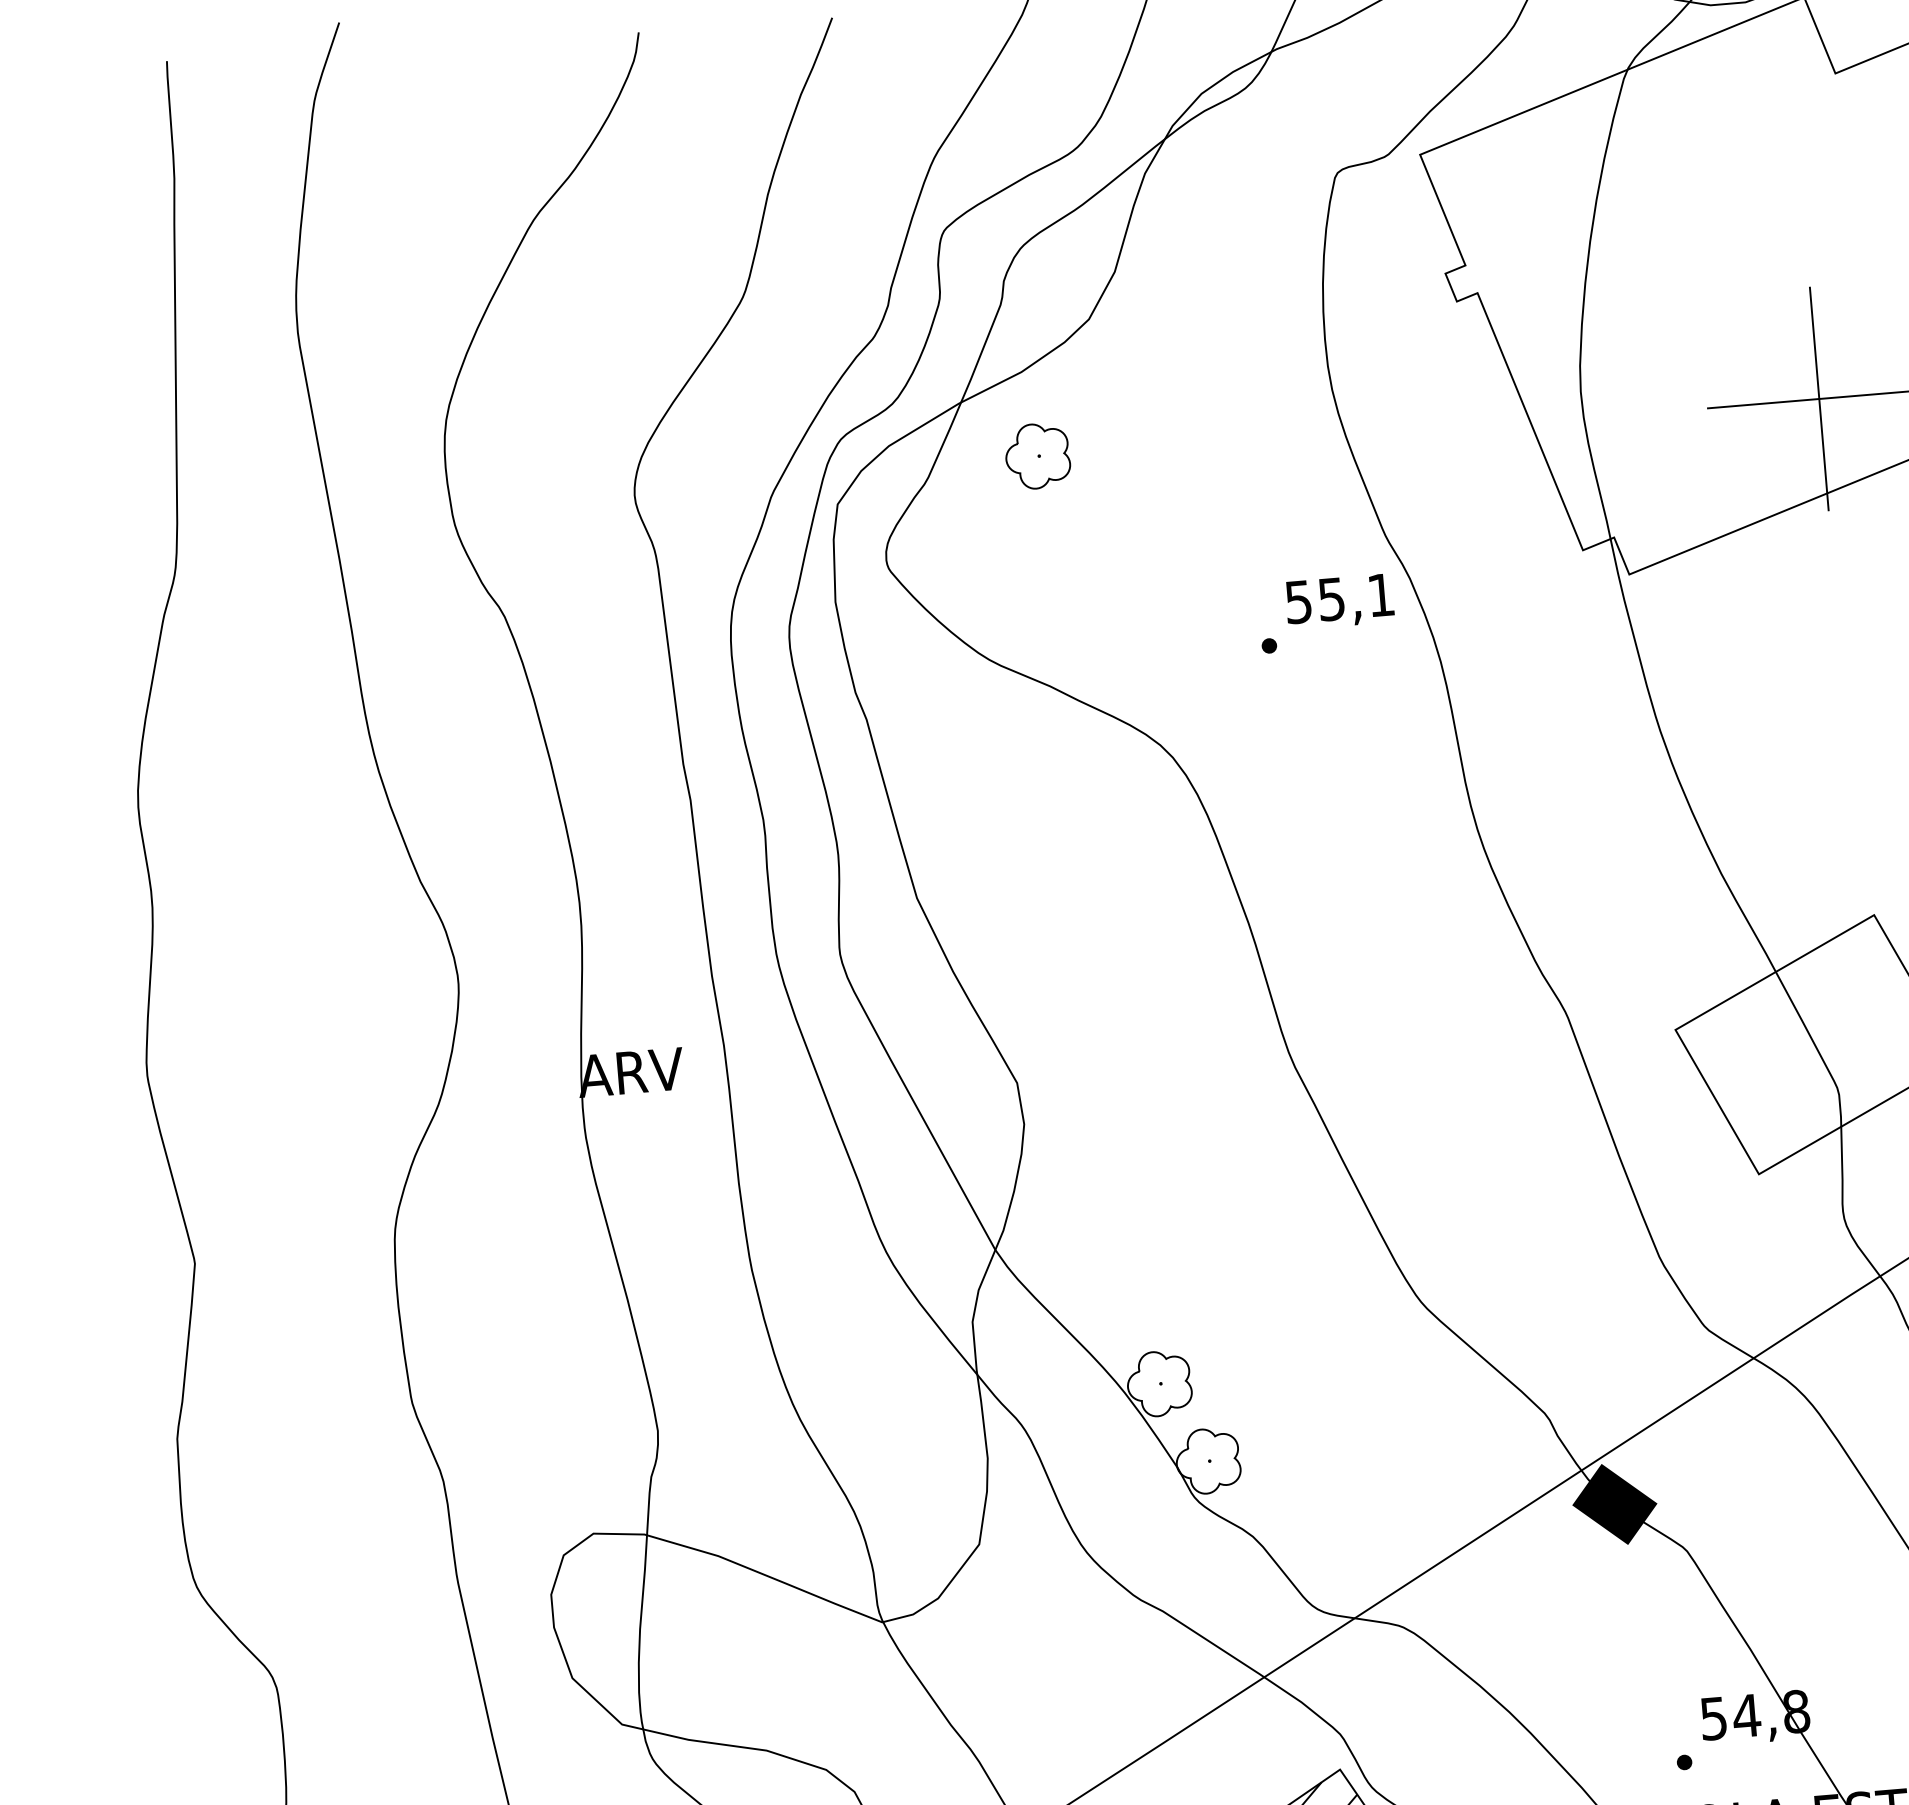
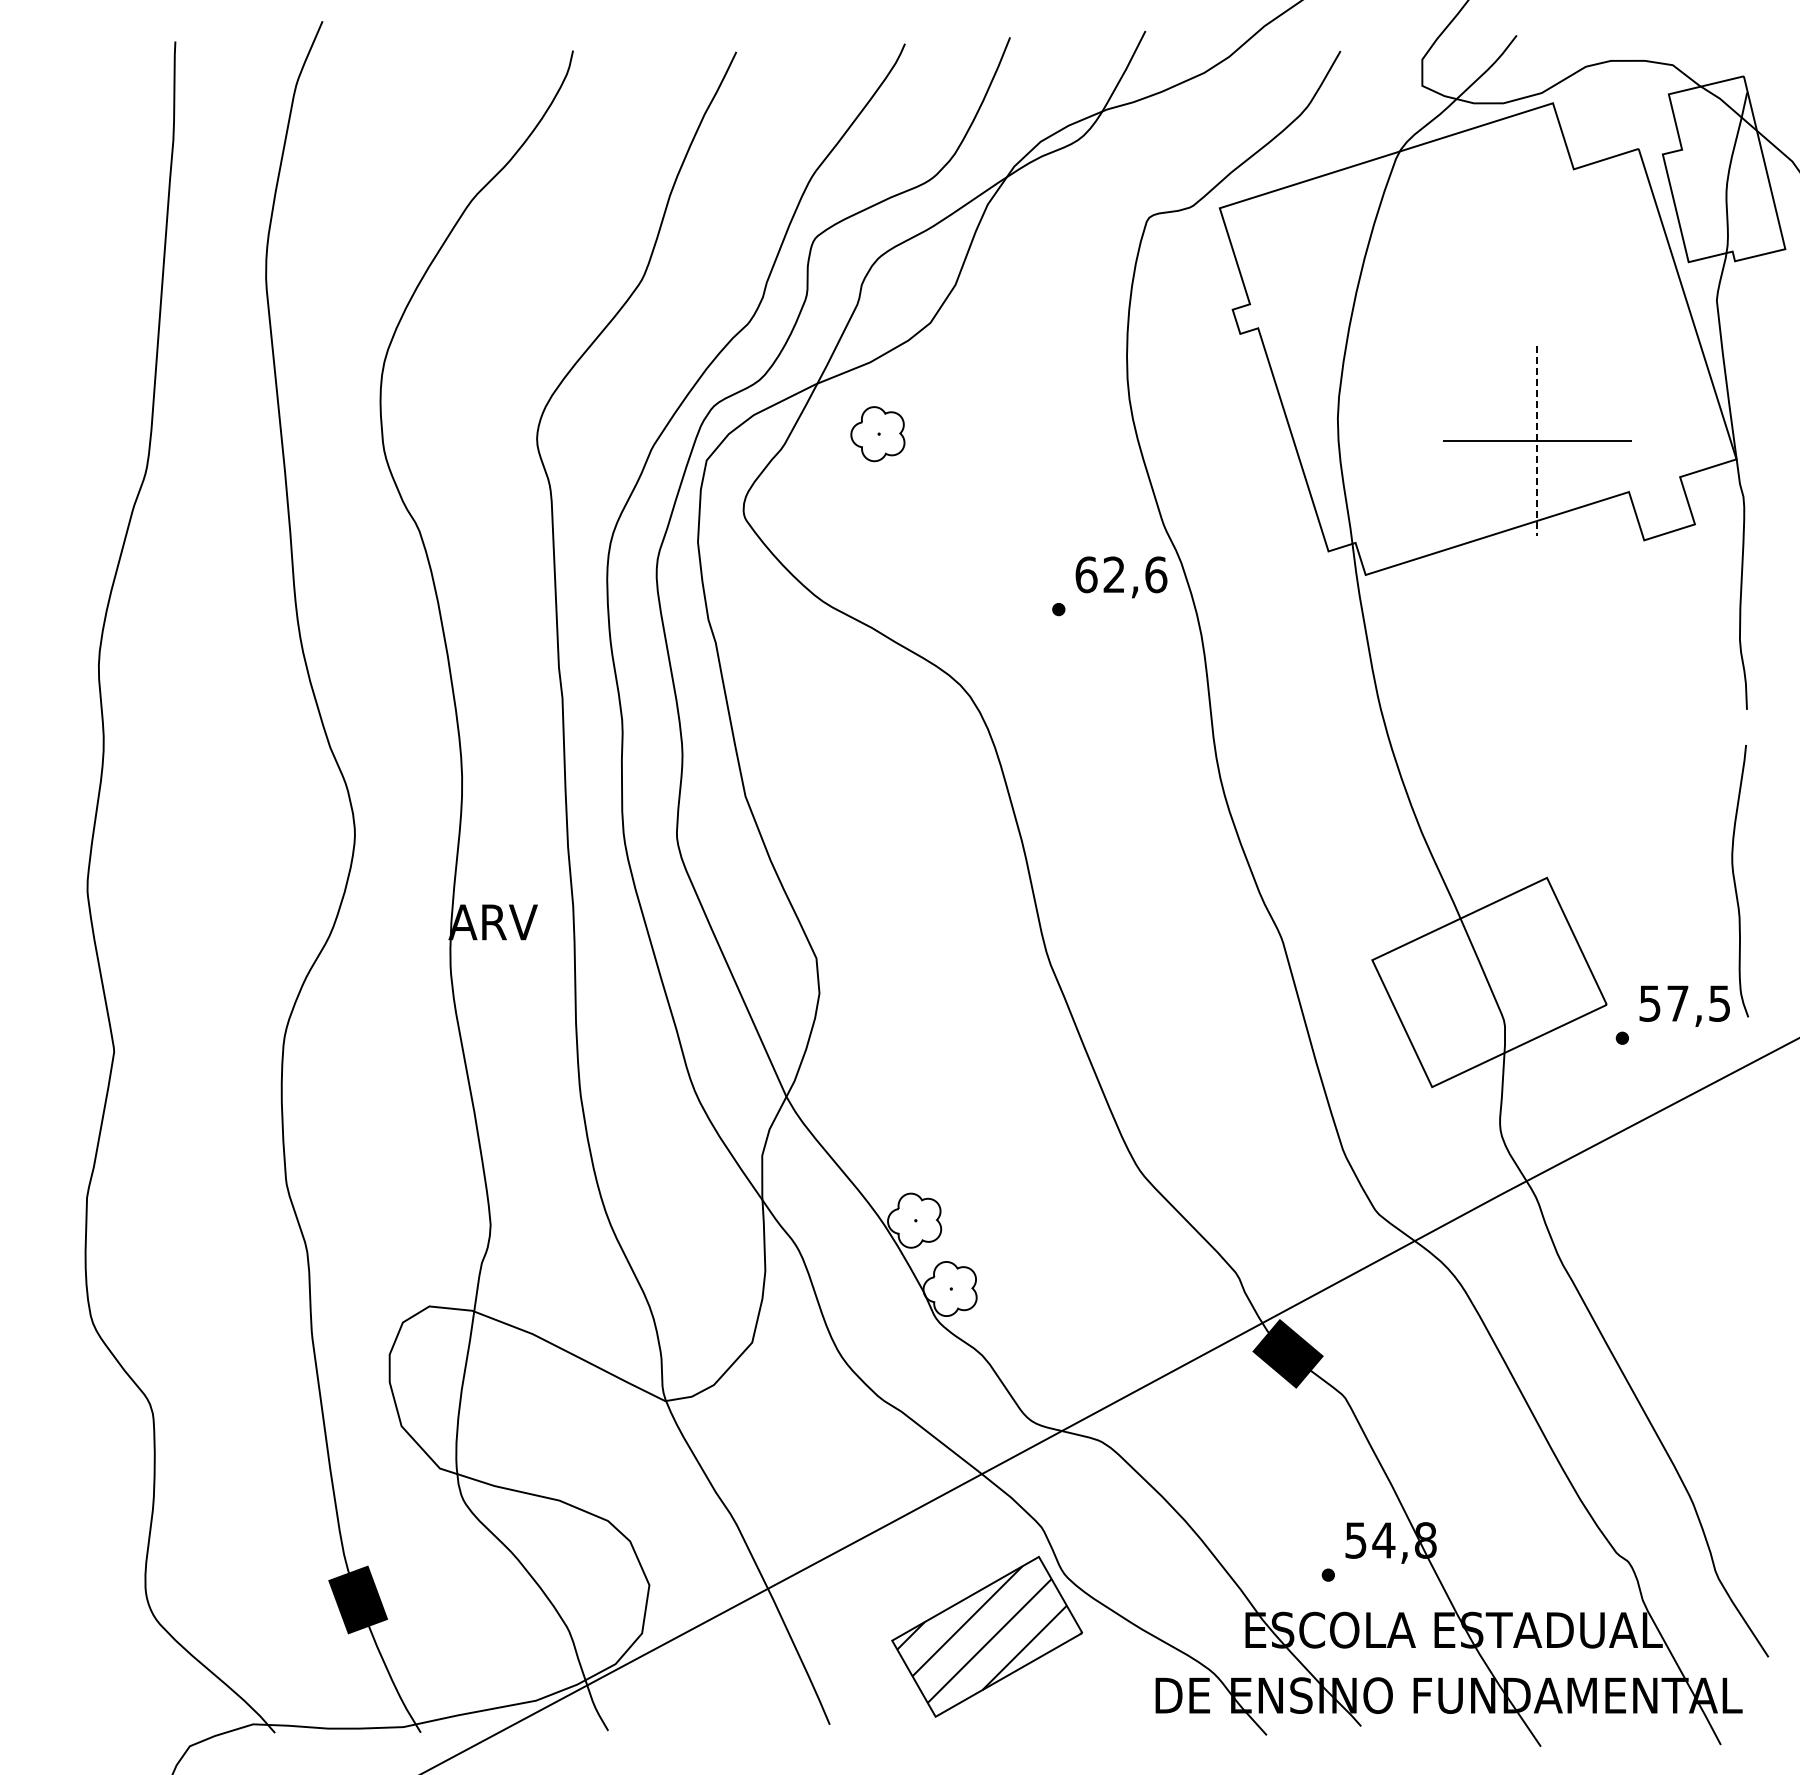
line: (1819, 399) -> (1537, 441), solid -> dashed
text: (1340, 598) -> (1121, 574), 55,1 -> 62,6

